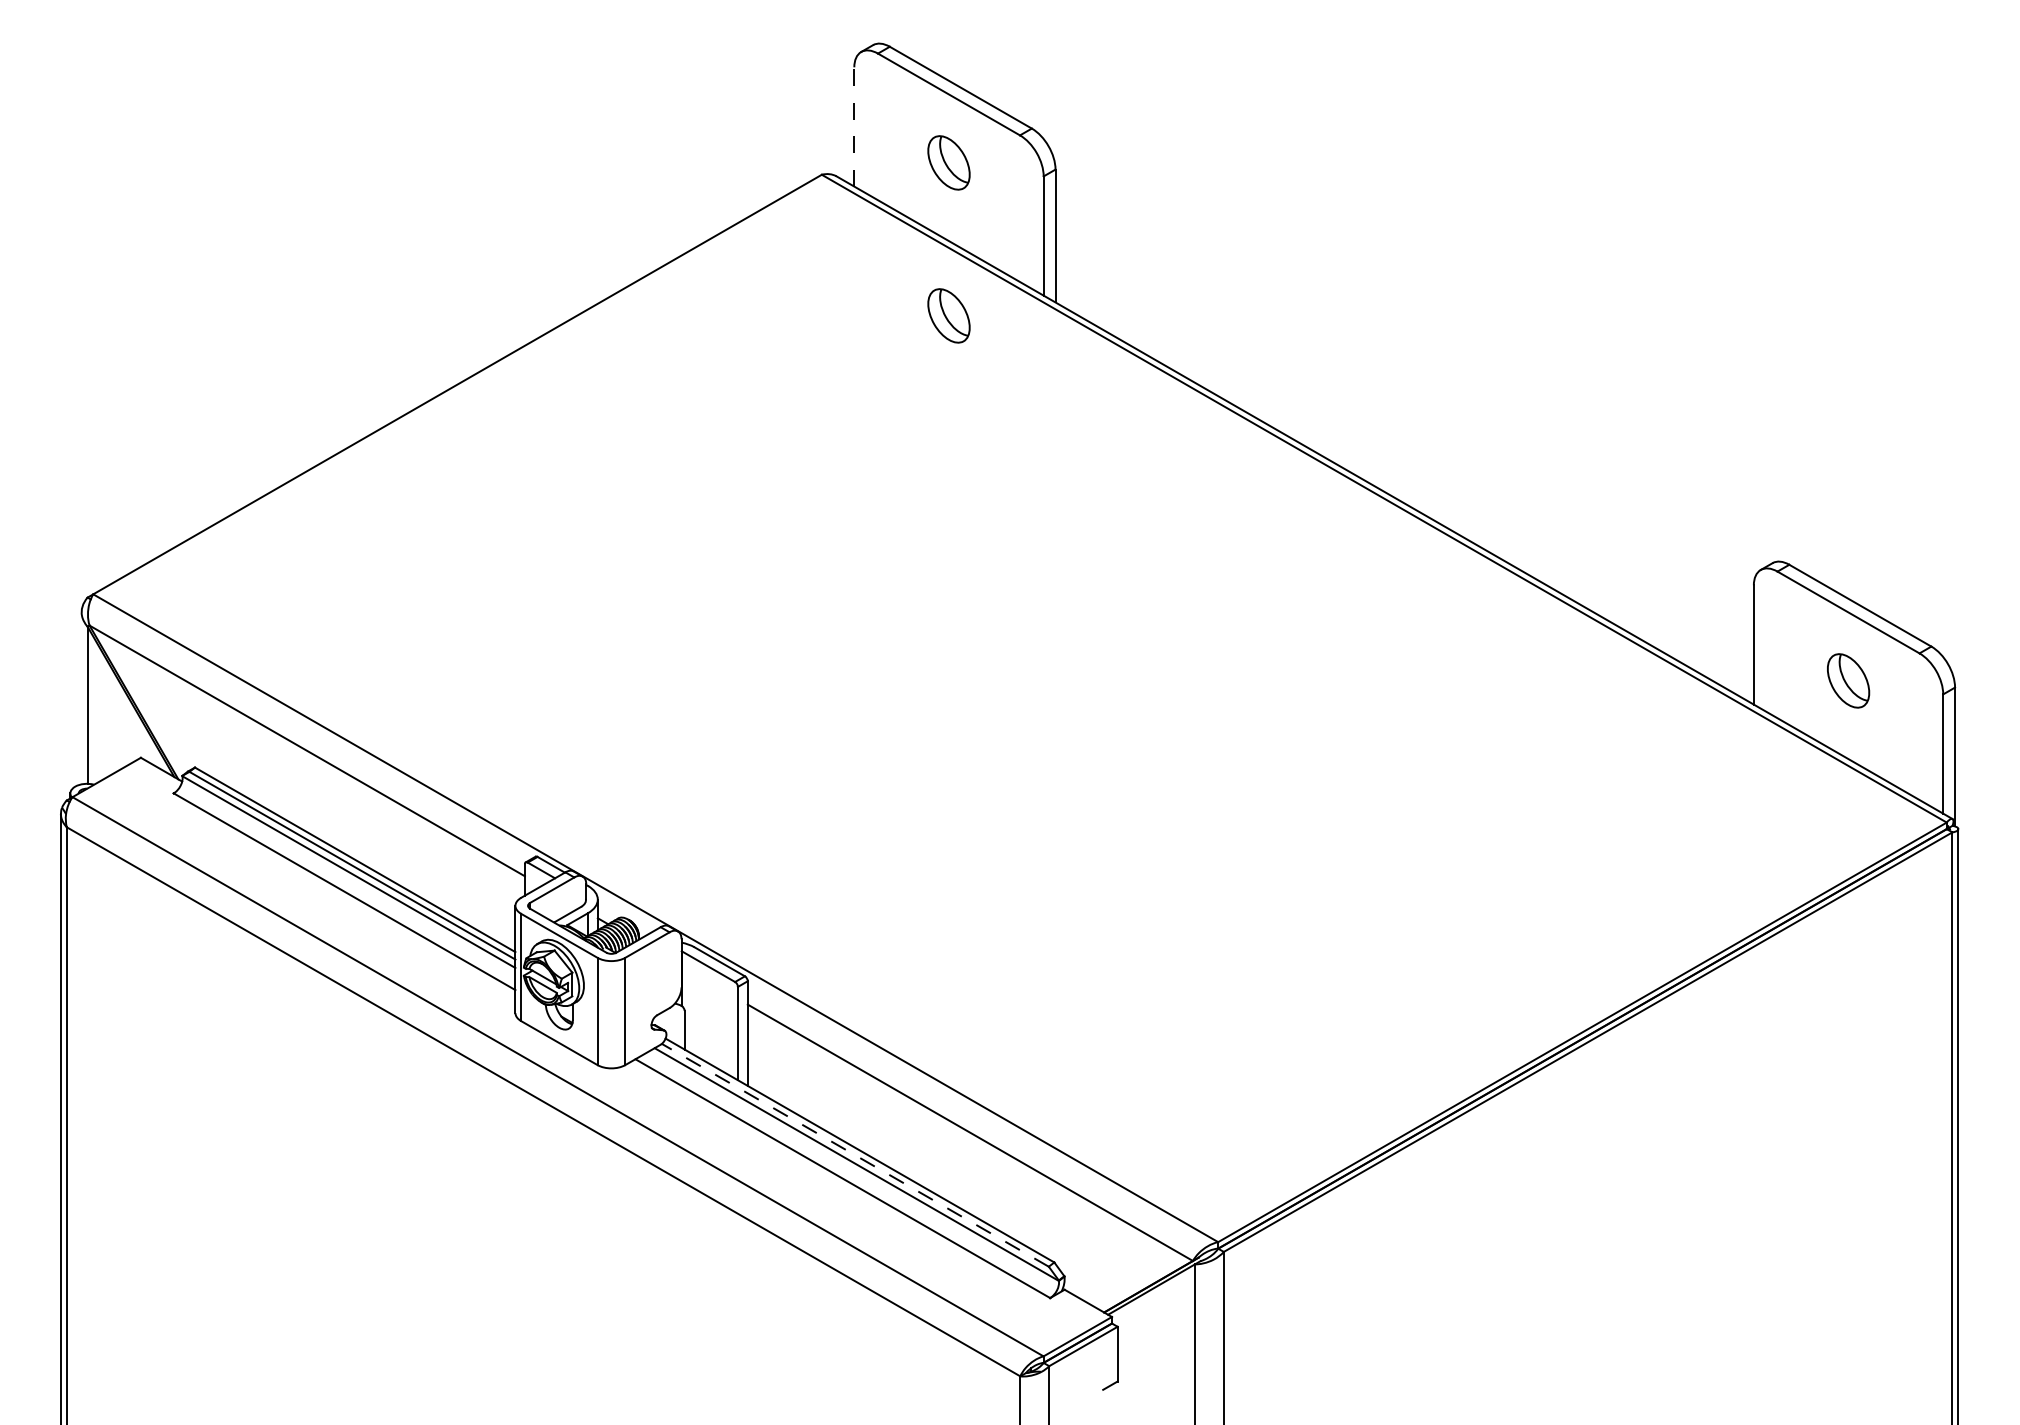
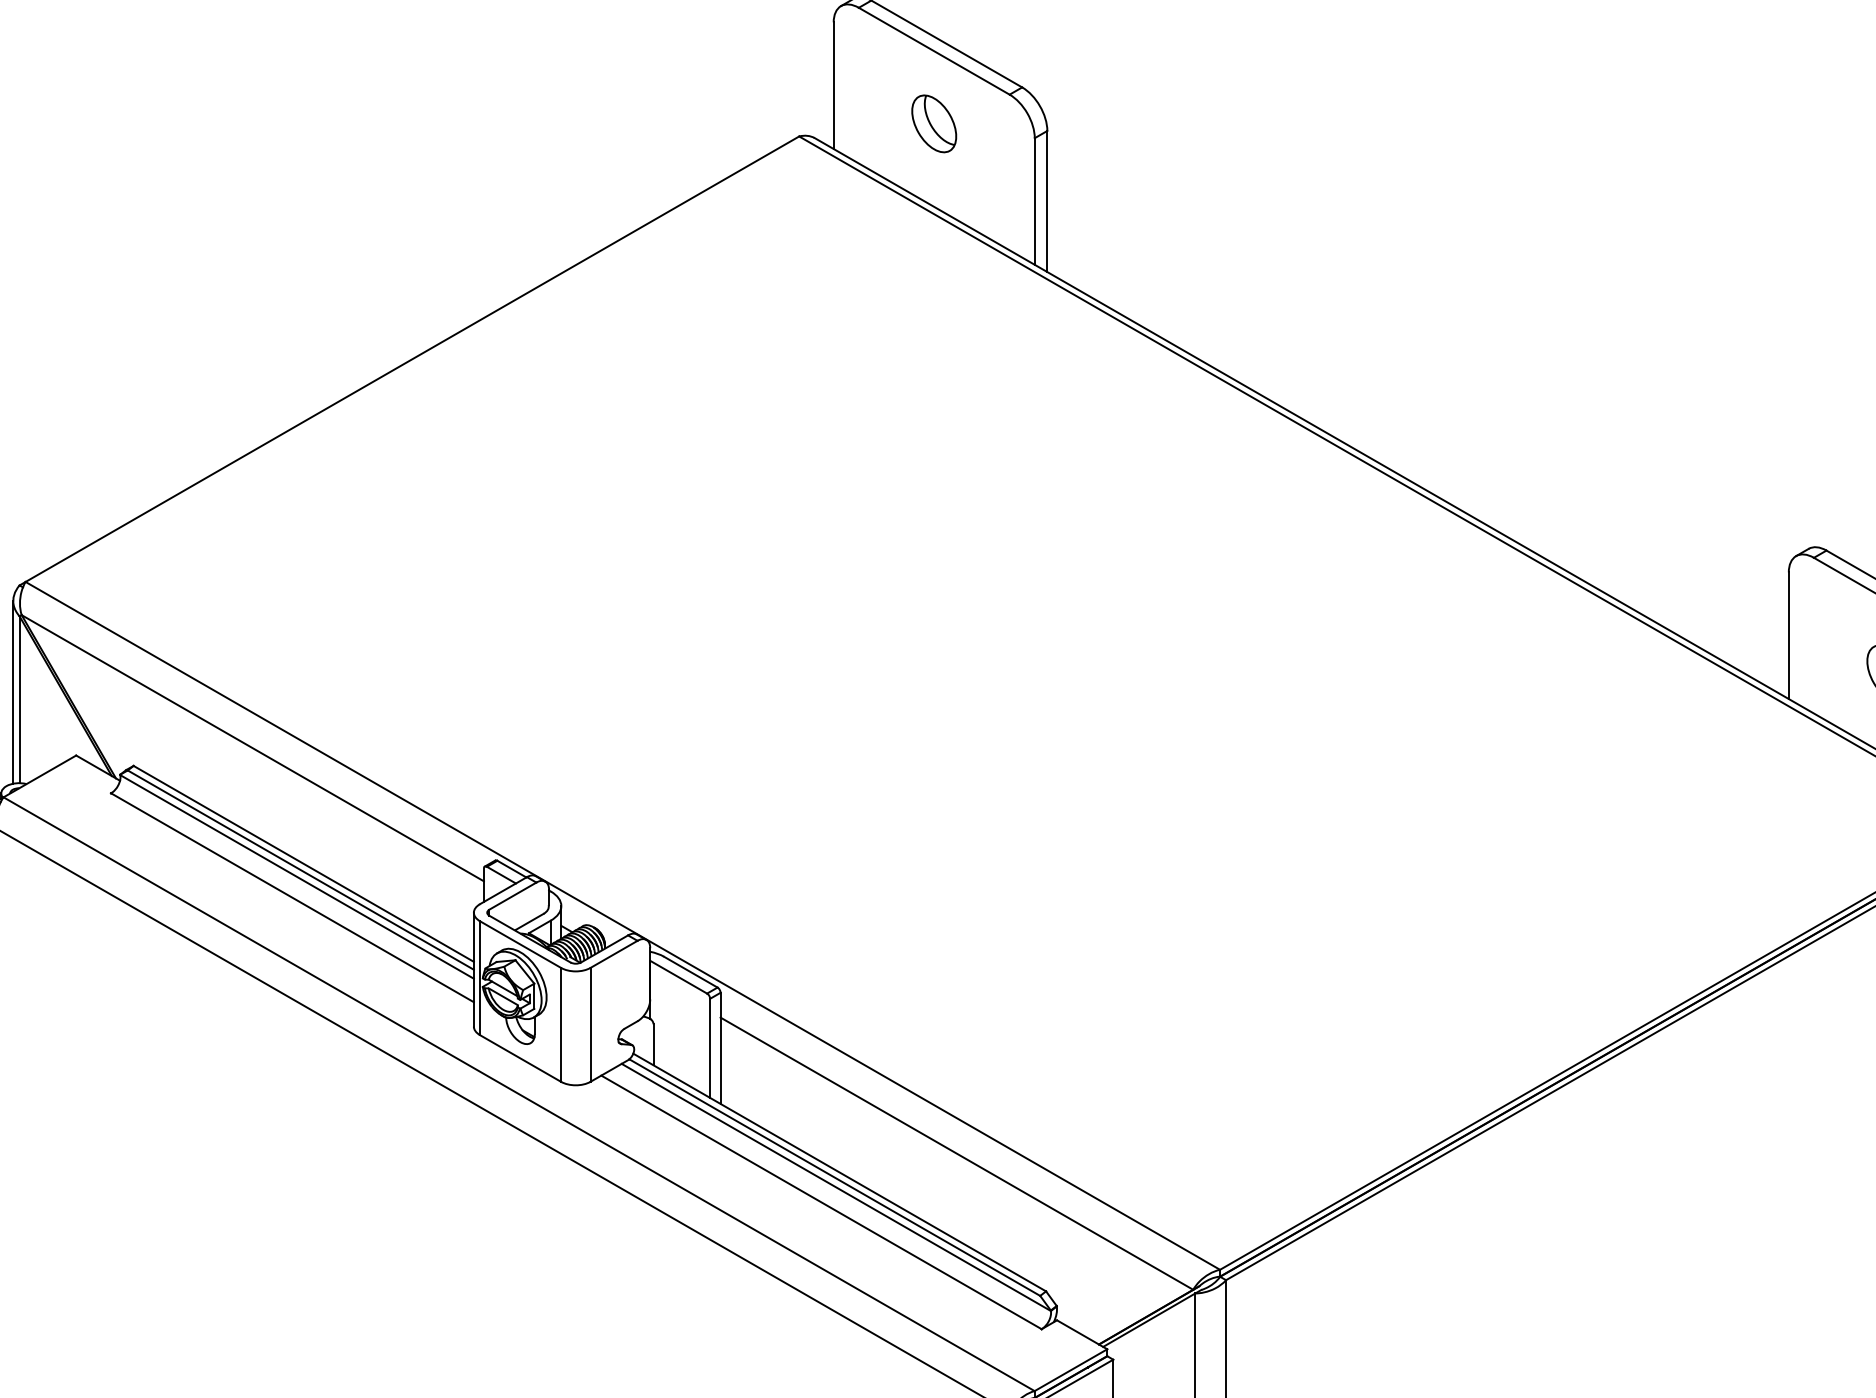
line: (854, 126) -> (833, 85), dashed -> solid
part: (948, 315) -> (933, 285), removed
line: (81, 698) -> (13, 692), added
line: (854, 1155) -> (833, 1177), dashed -> solid

